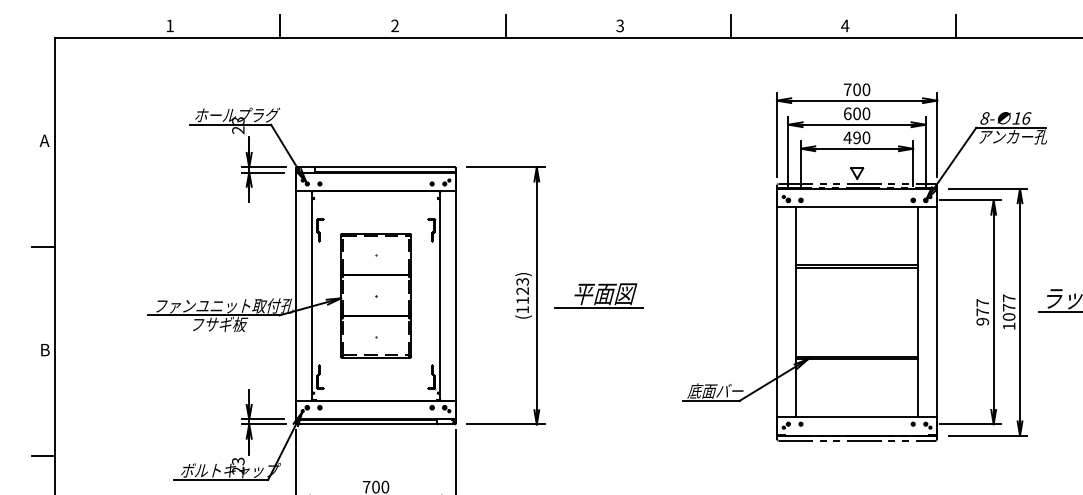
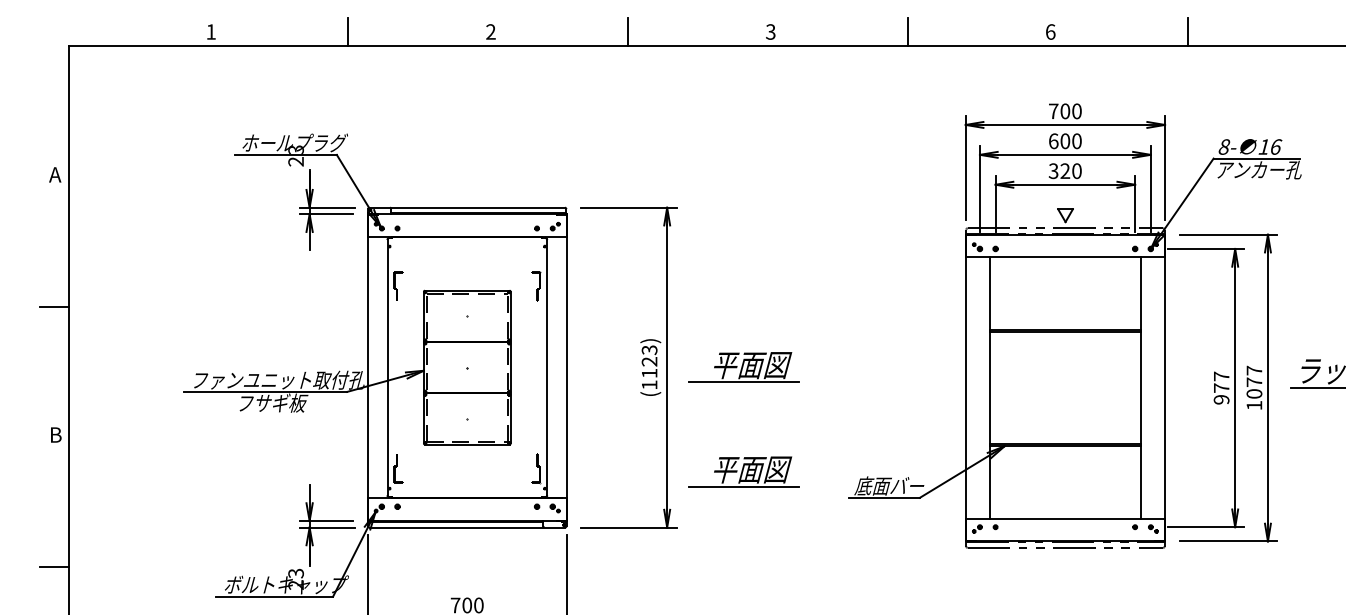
text: (845, 25) -> (1050, 31), 4 -> 6
text: (851, 137) -> (1058, 170), 490 -> 320
part: (598, 379) -> (743, 471), added

